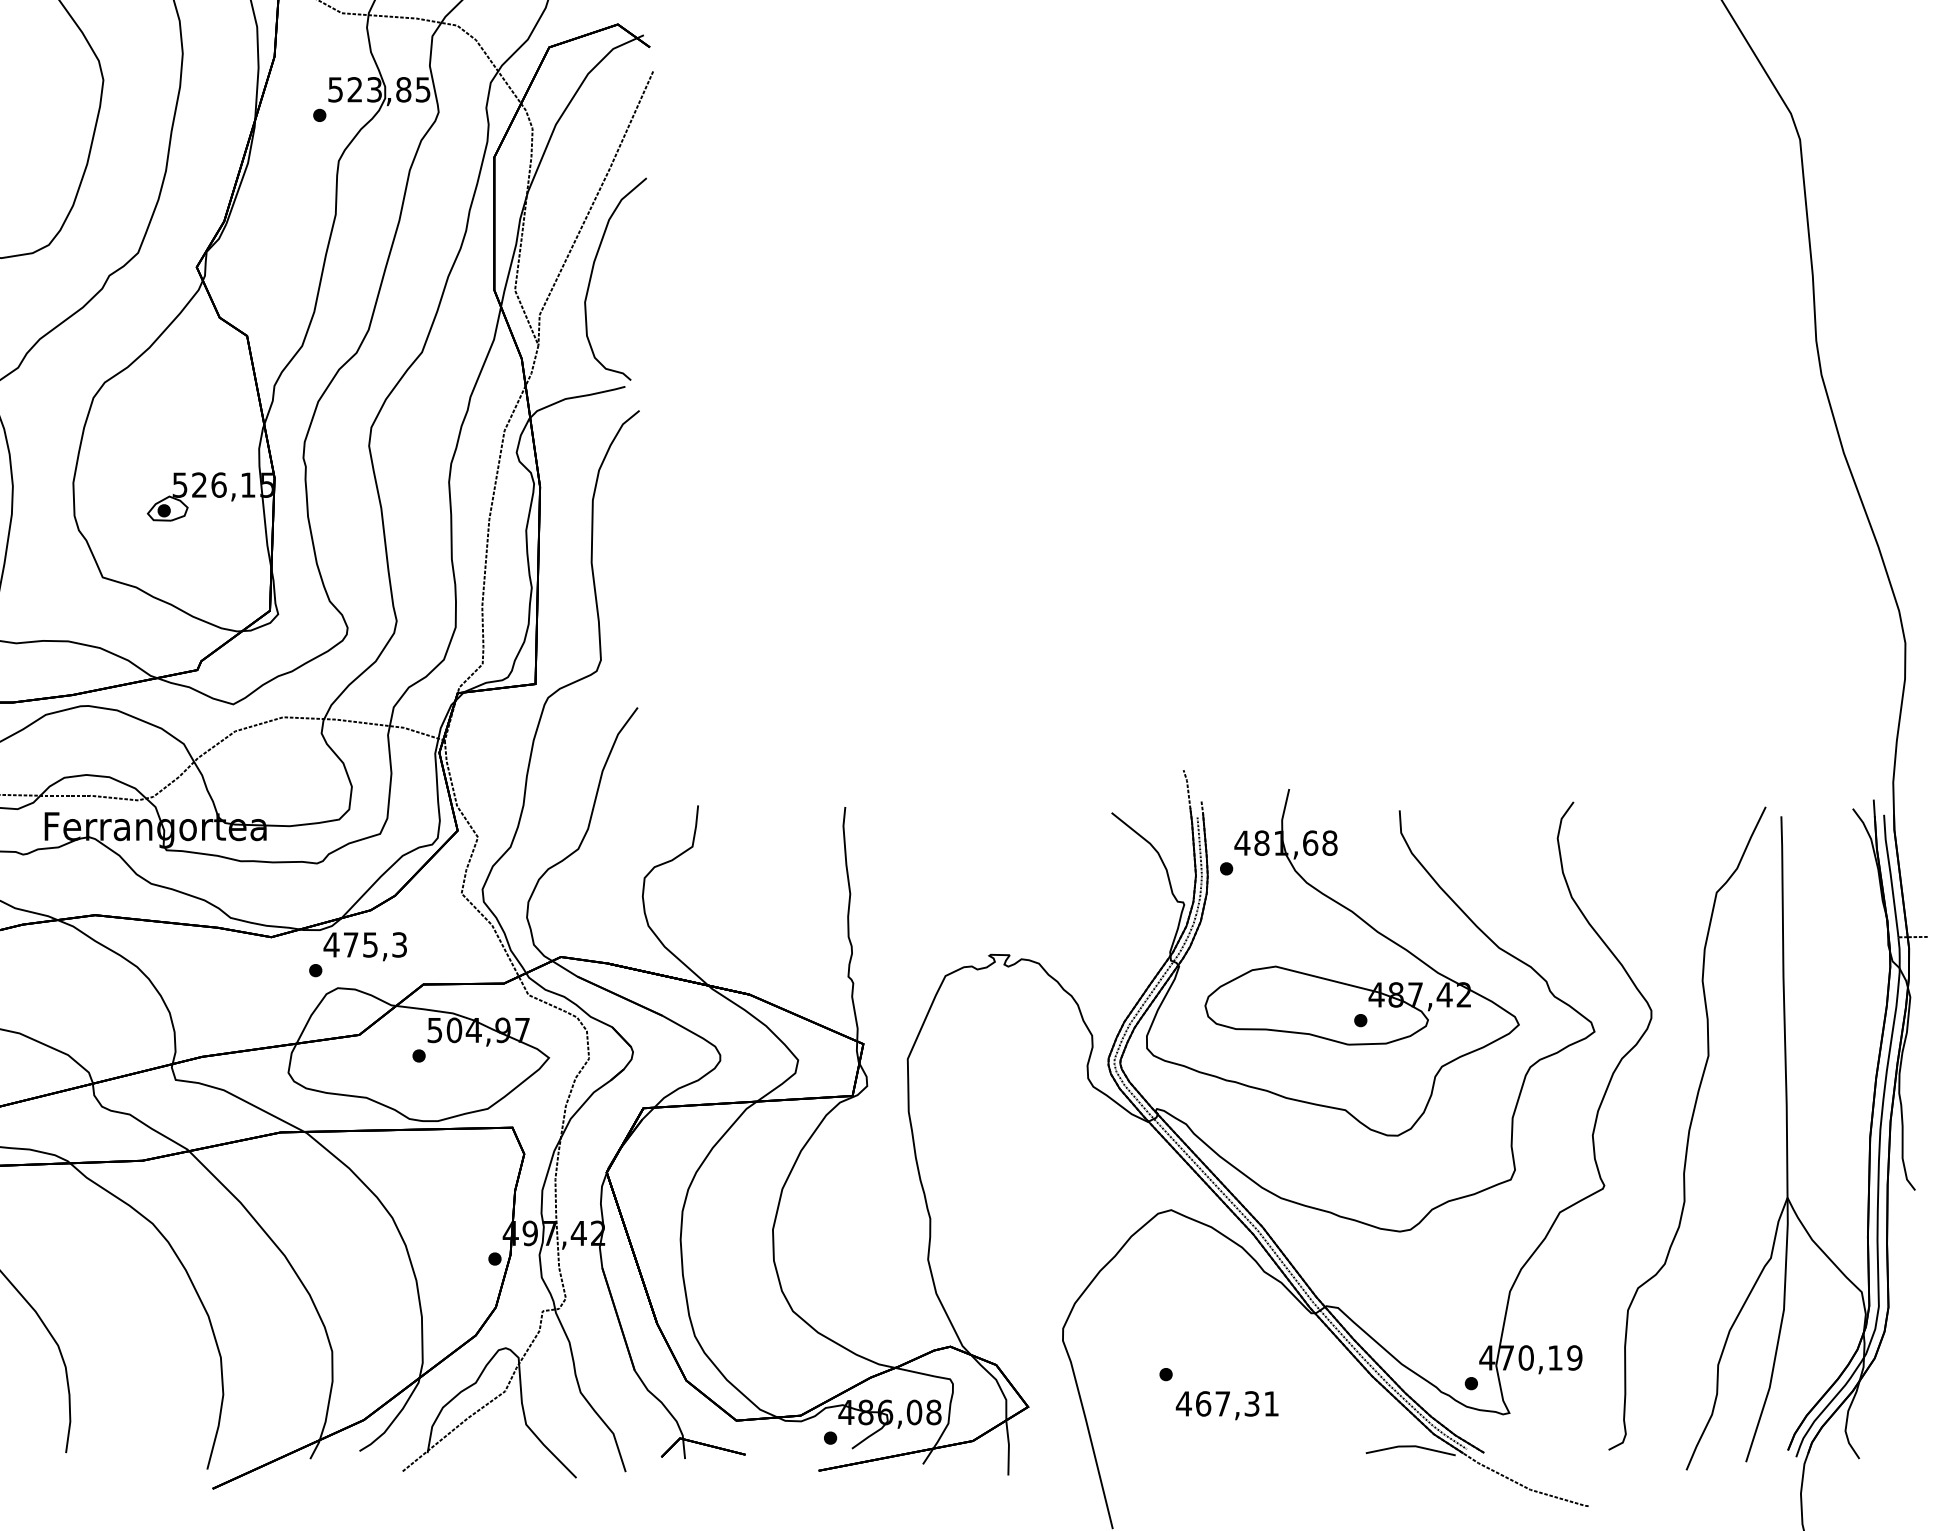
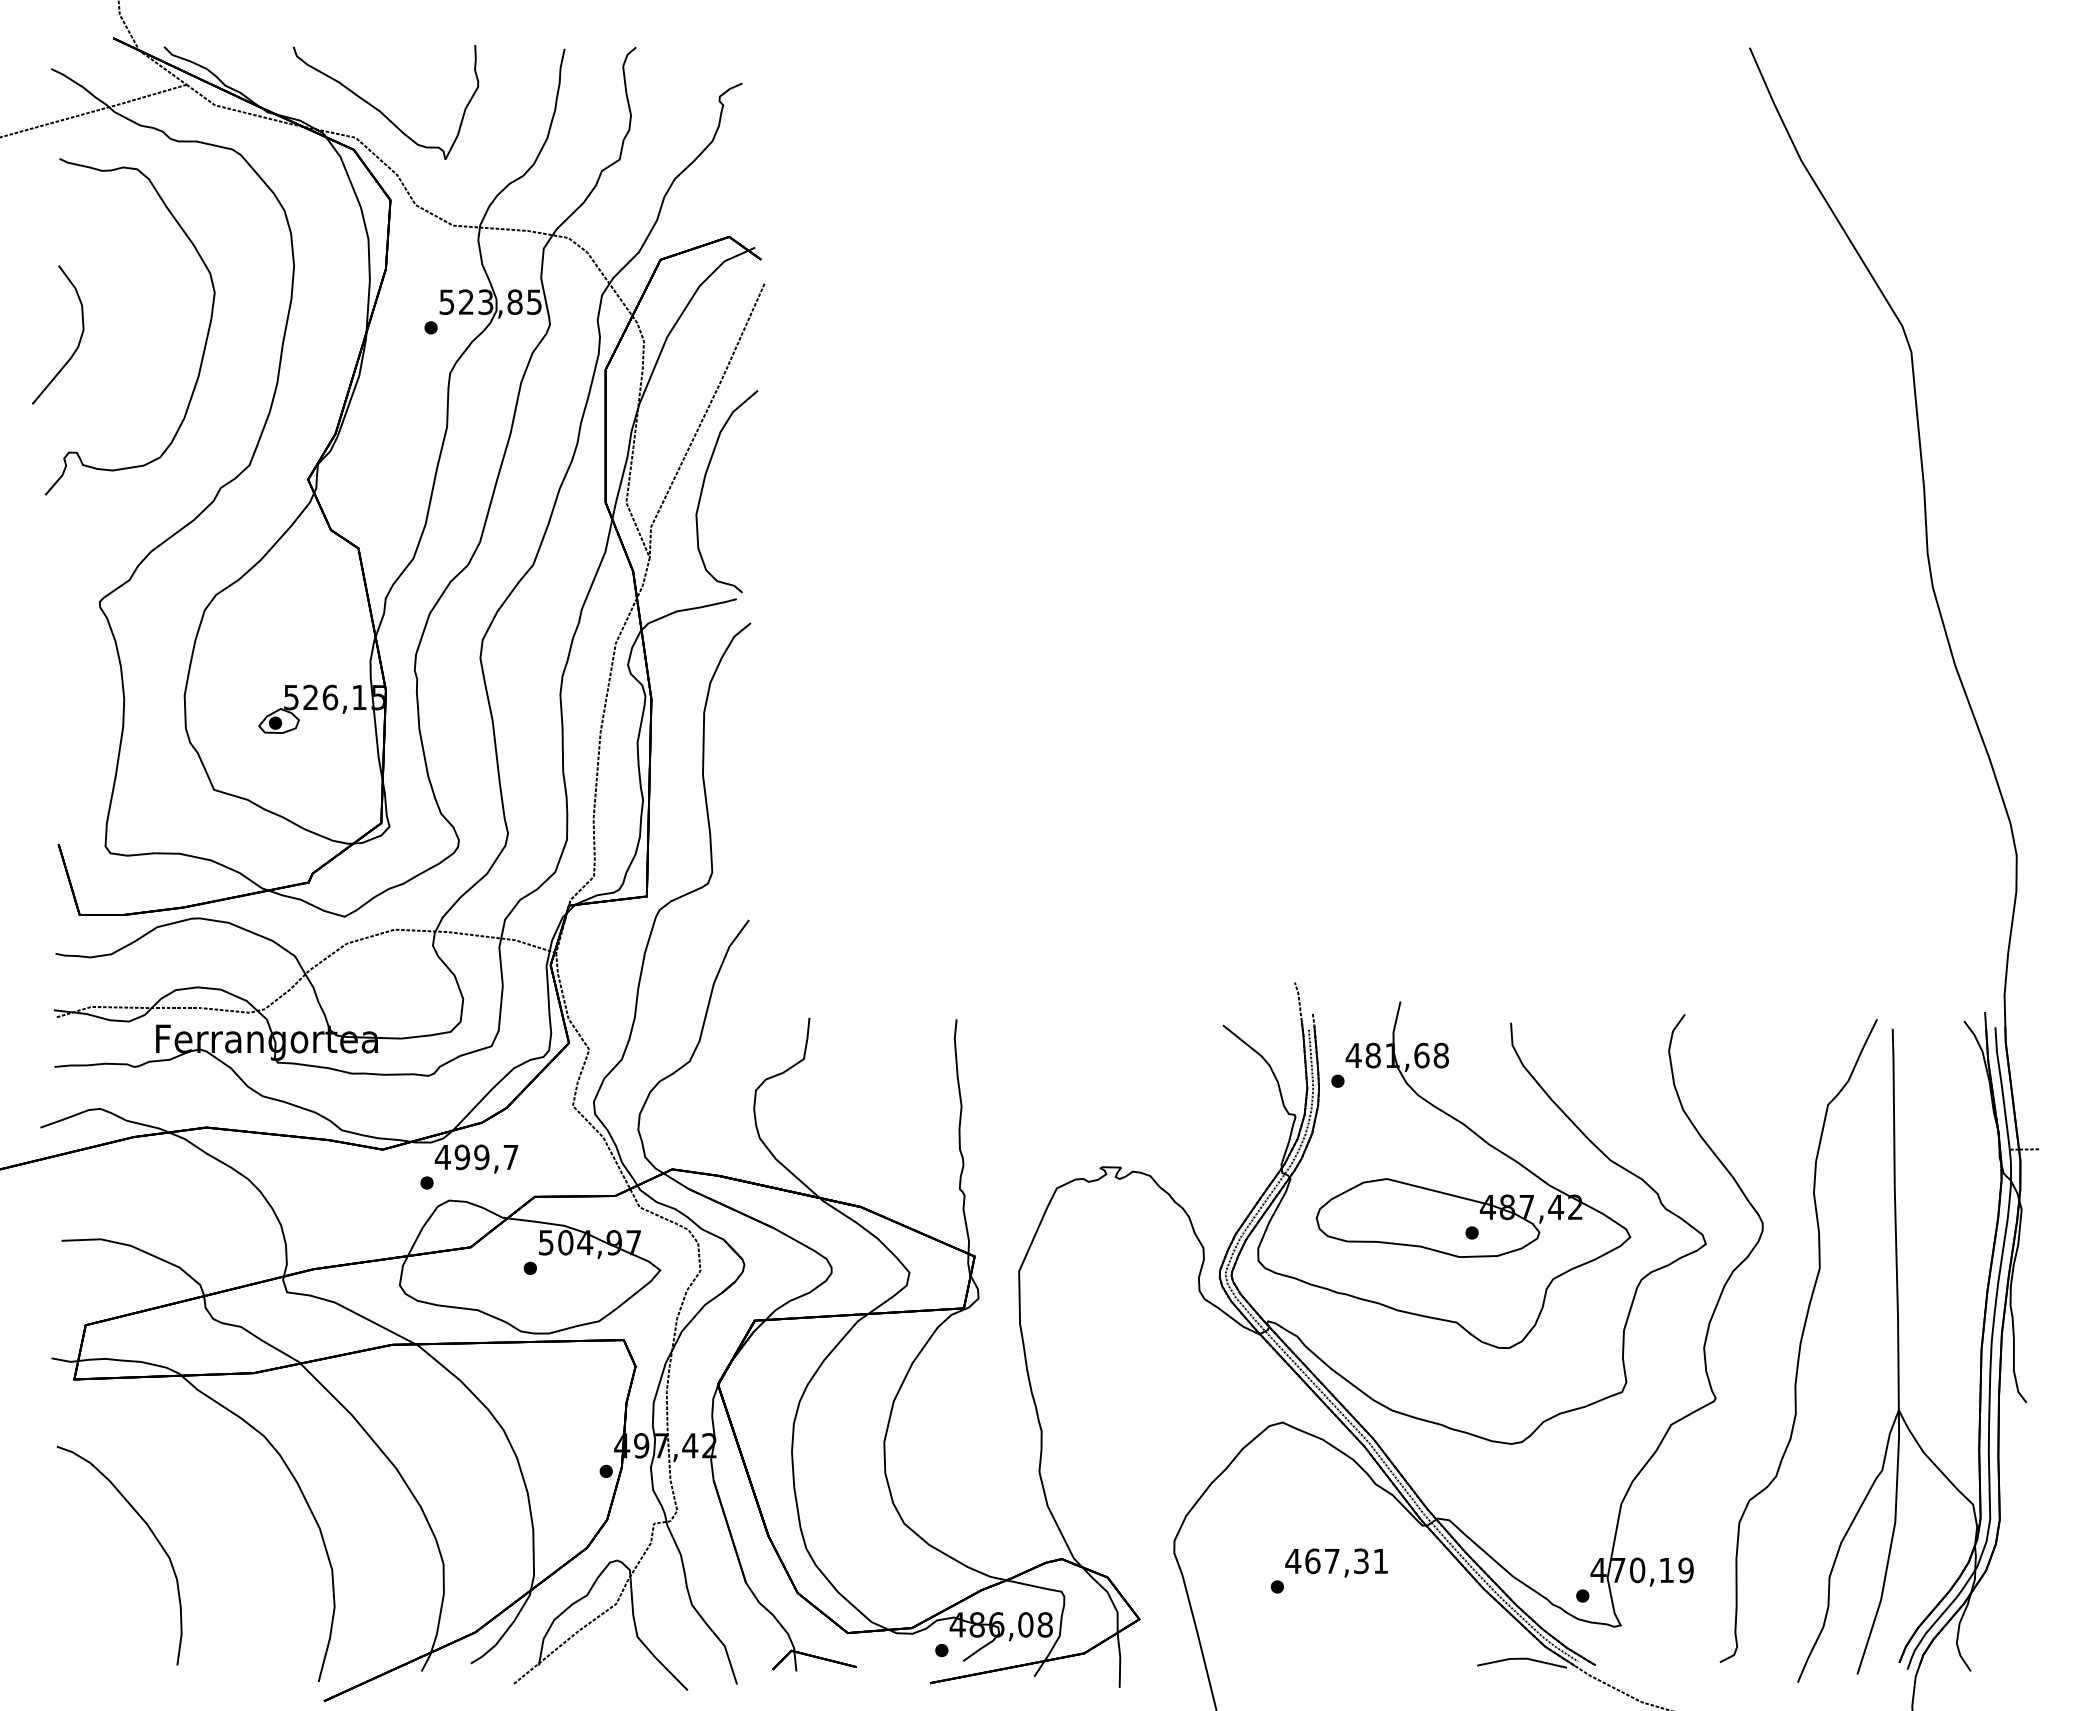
text: (375, 945) -> (486, 1157), 475,3 -> 499,7
text: (1227, 1405) -> (1336, 1562), moved

